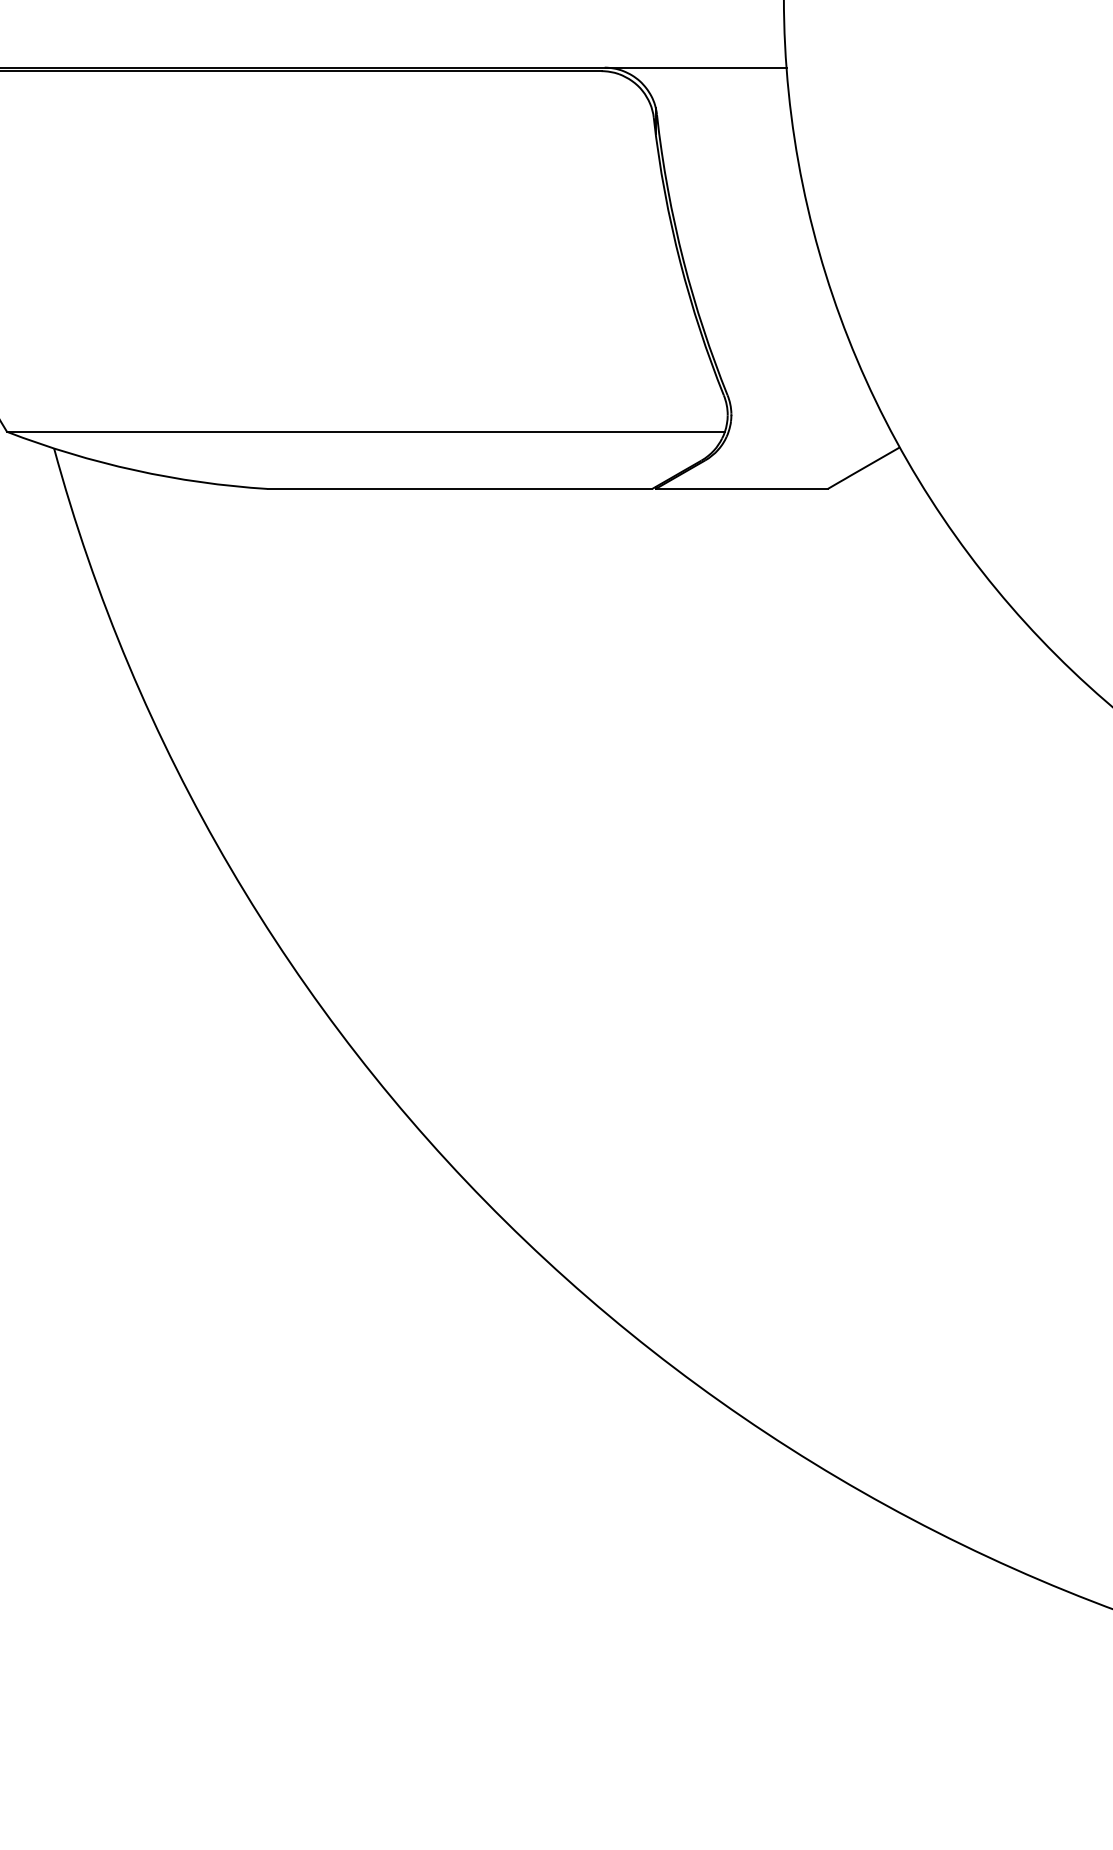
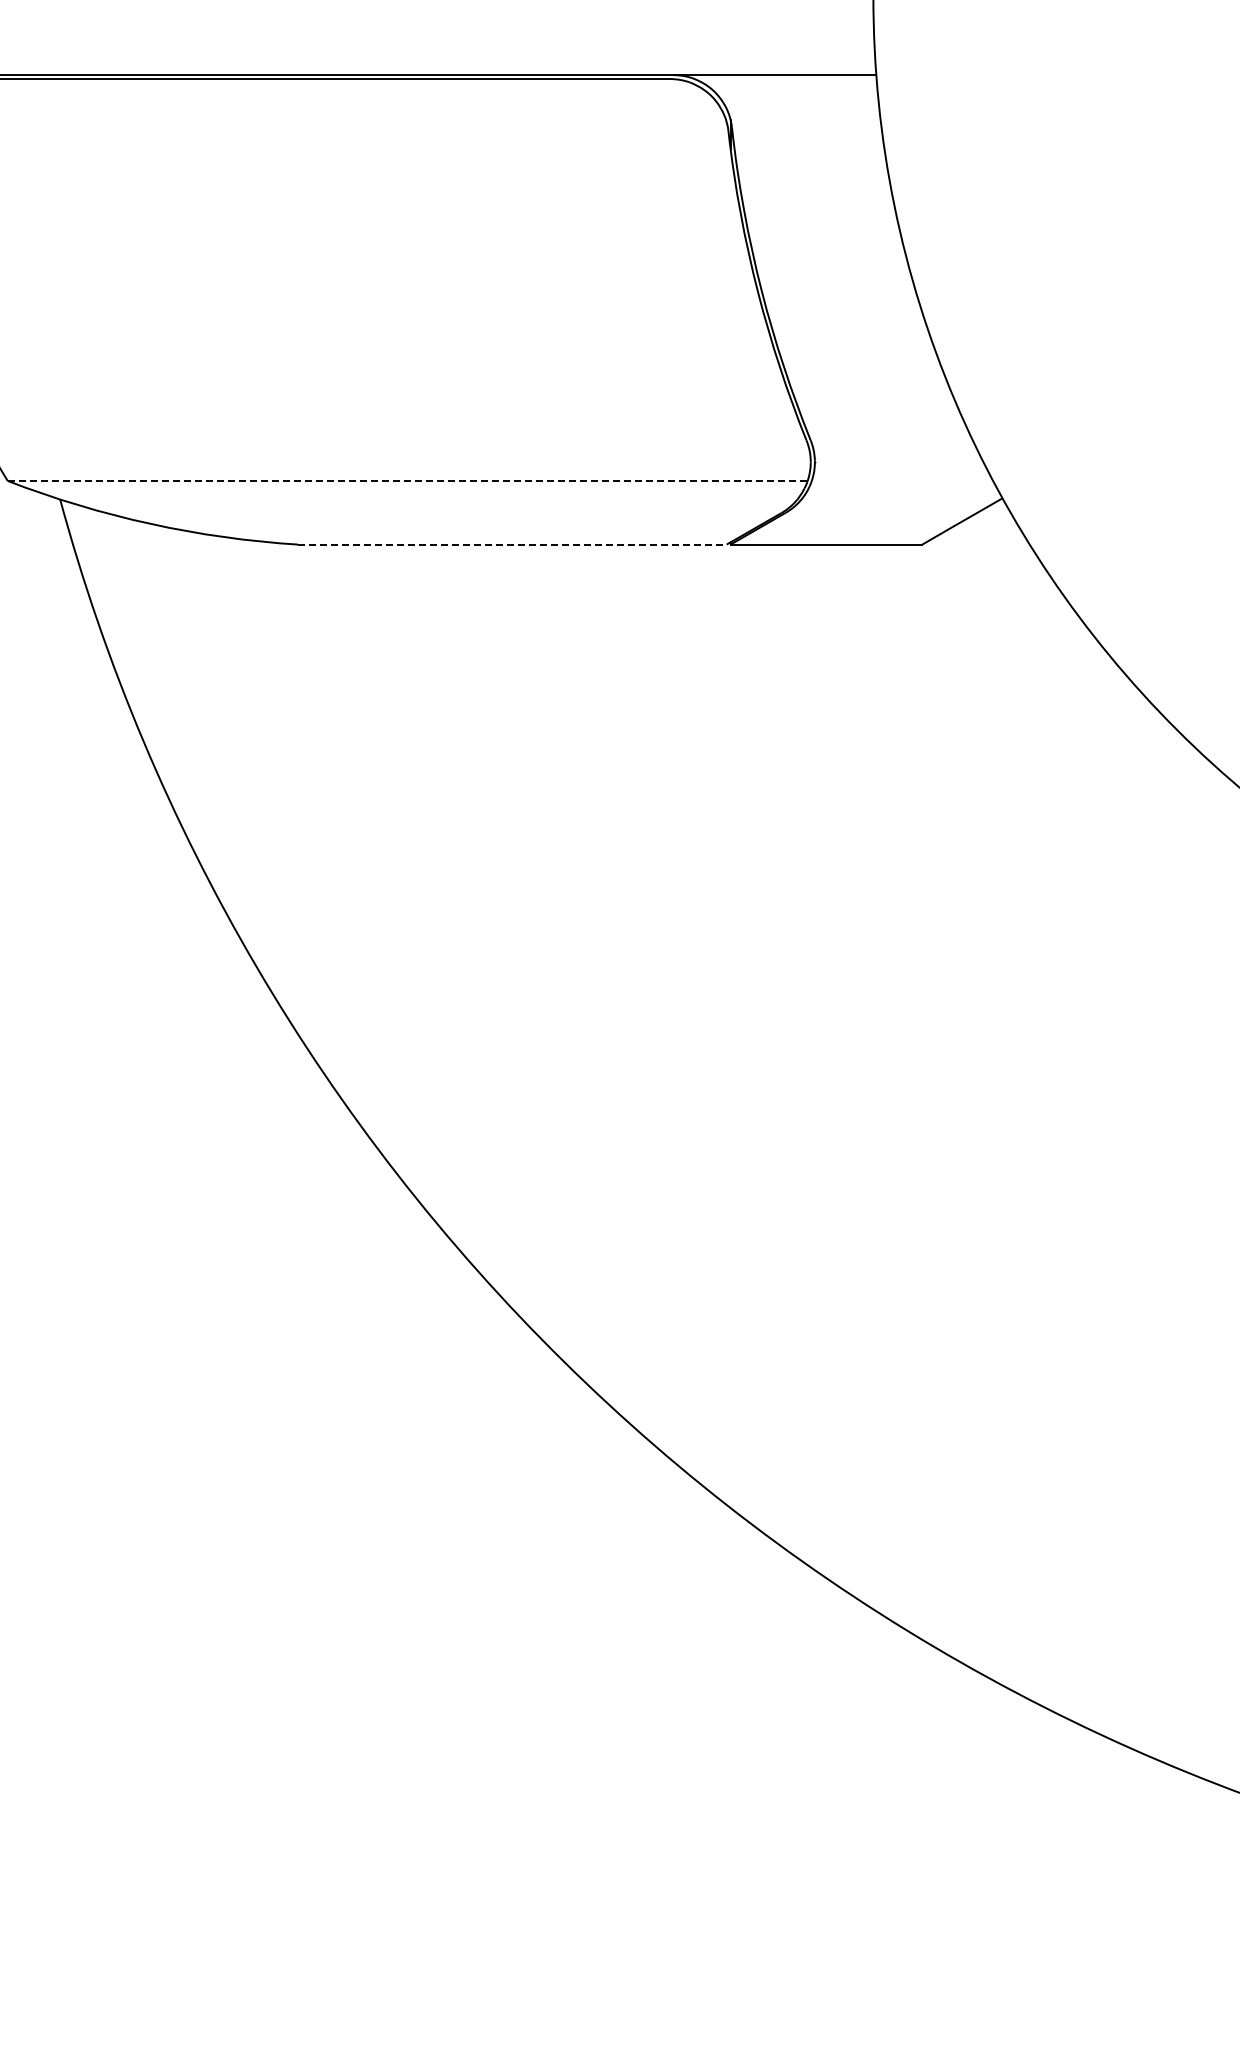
line: (365, 432) -> (407, 481), solid -> dashed
line: (460, 488) -> (512, 544), solid -> dashed

